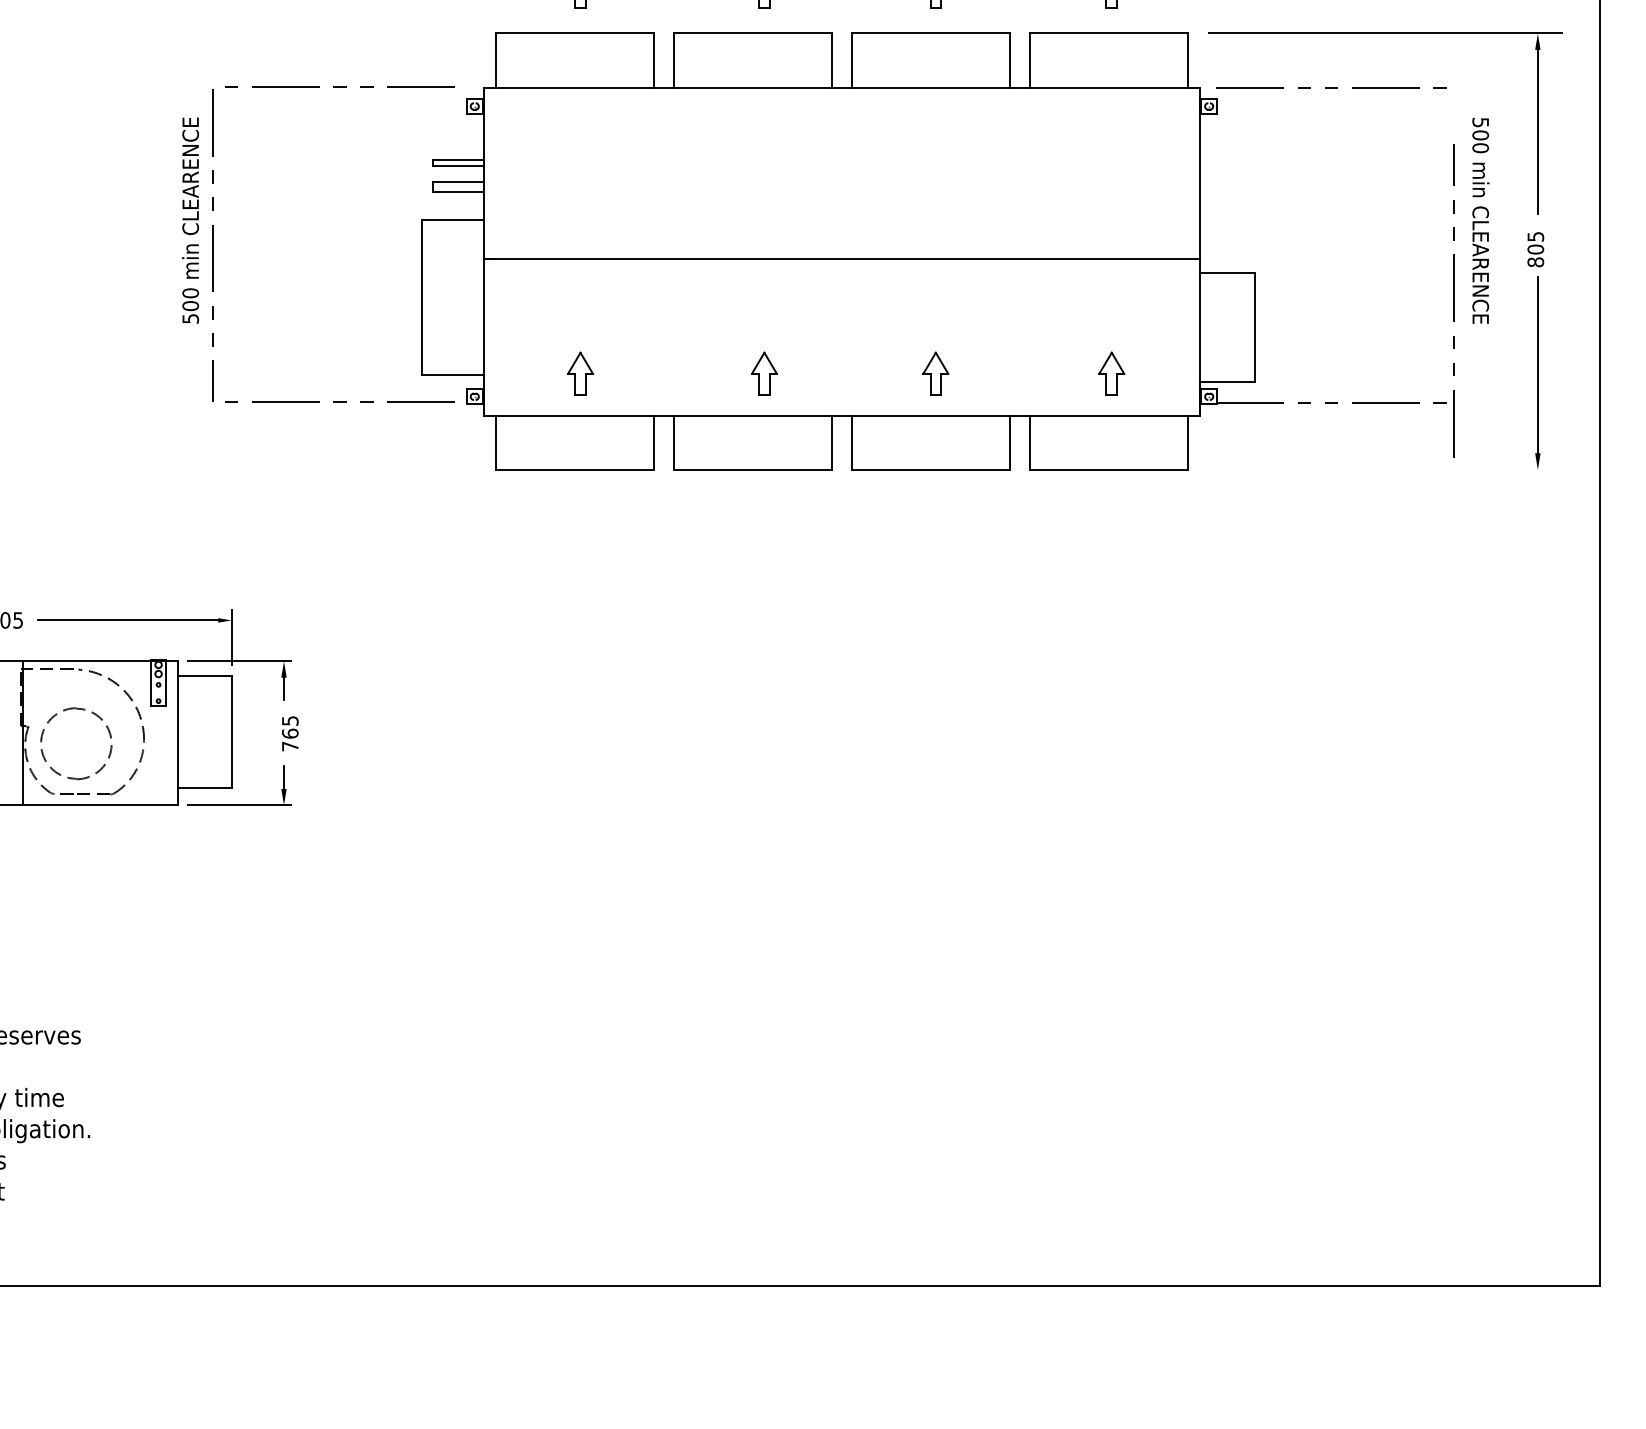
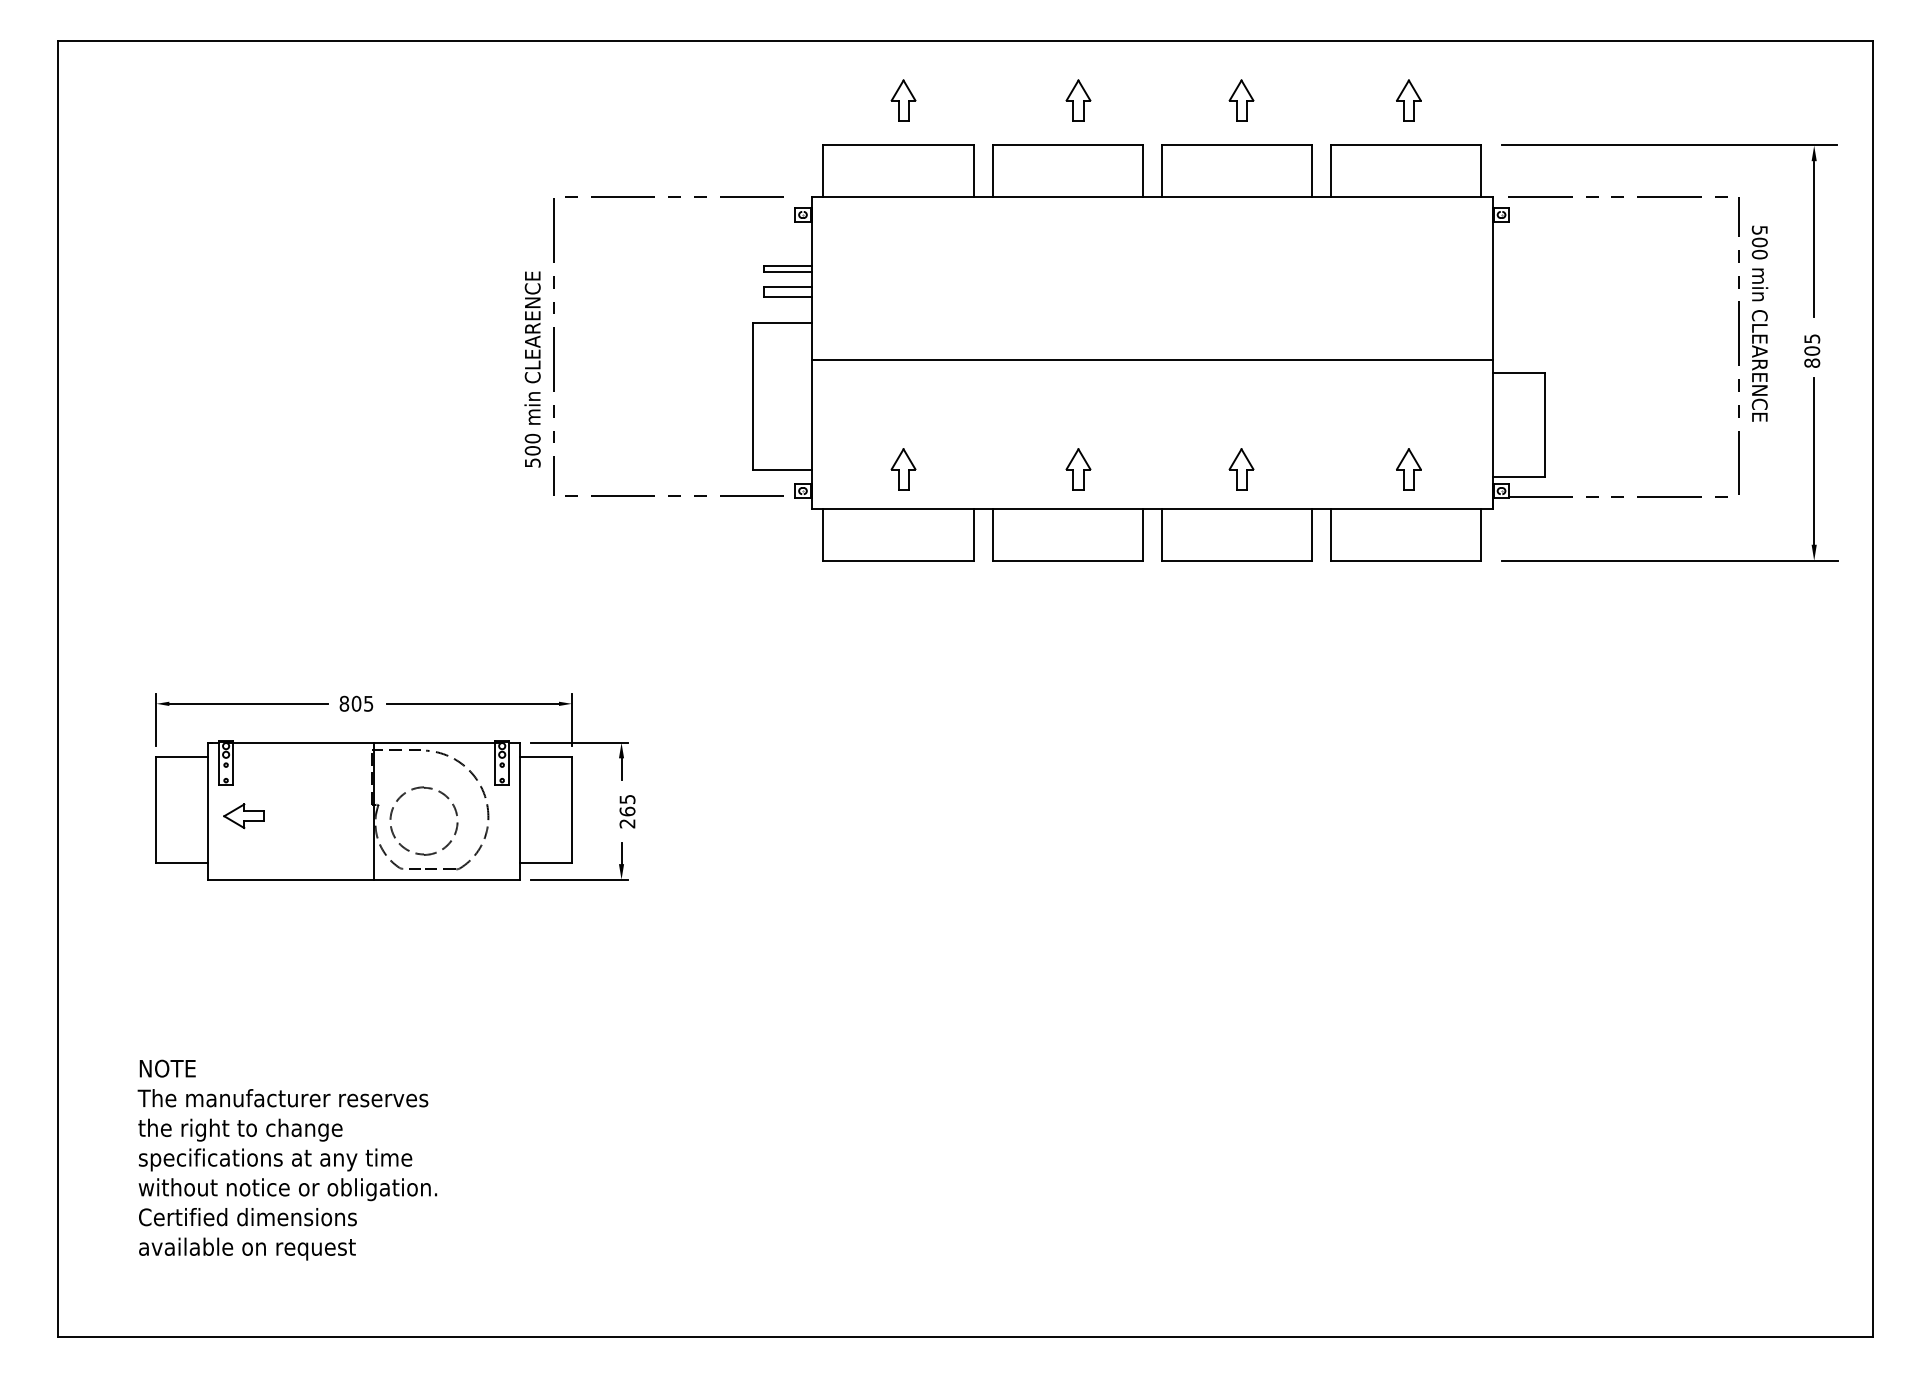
text: (190, 220) -> (532, 369), moved
line: (1454, 300) -> (1738, 345), moved
line: (1385, 469) -> (1669, 560), added
text: (290, 746) -> (627, 823), 765 -> 265

